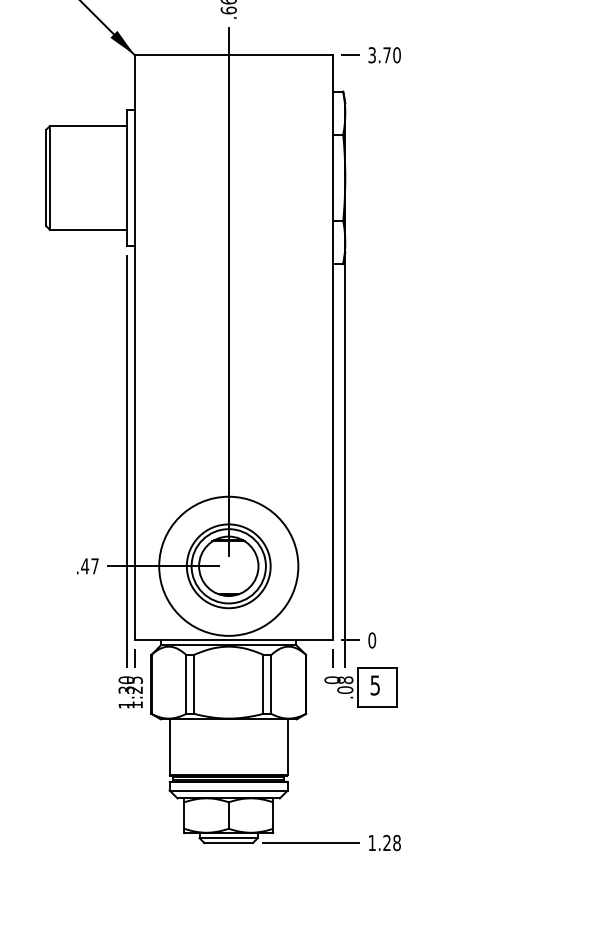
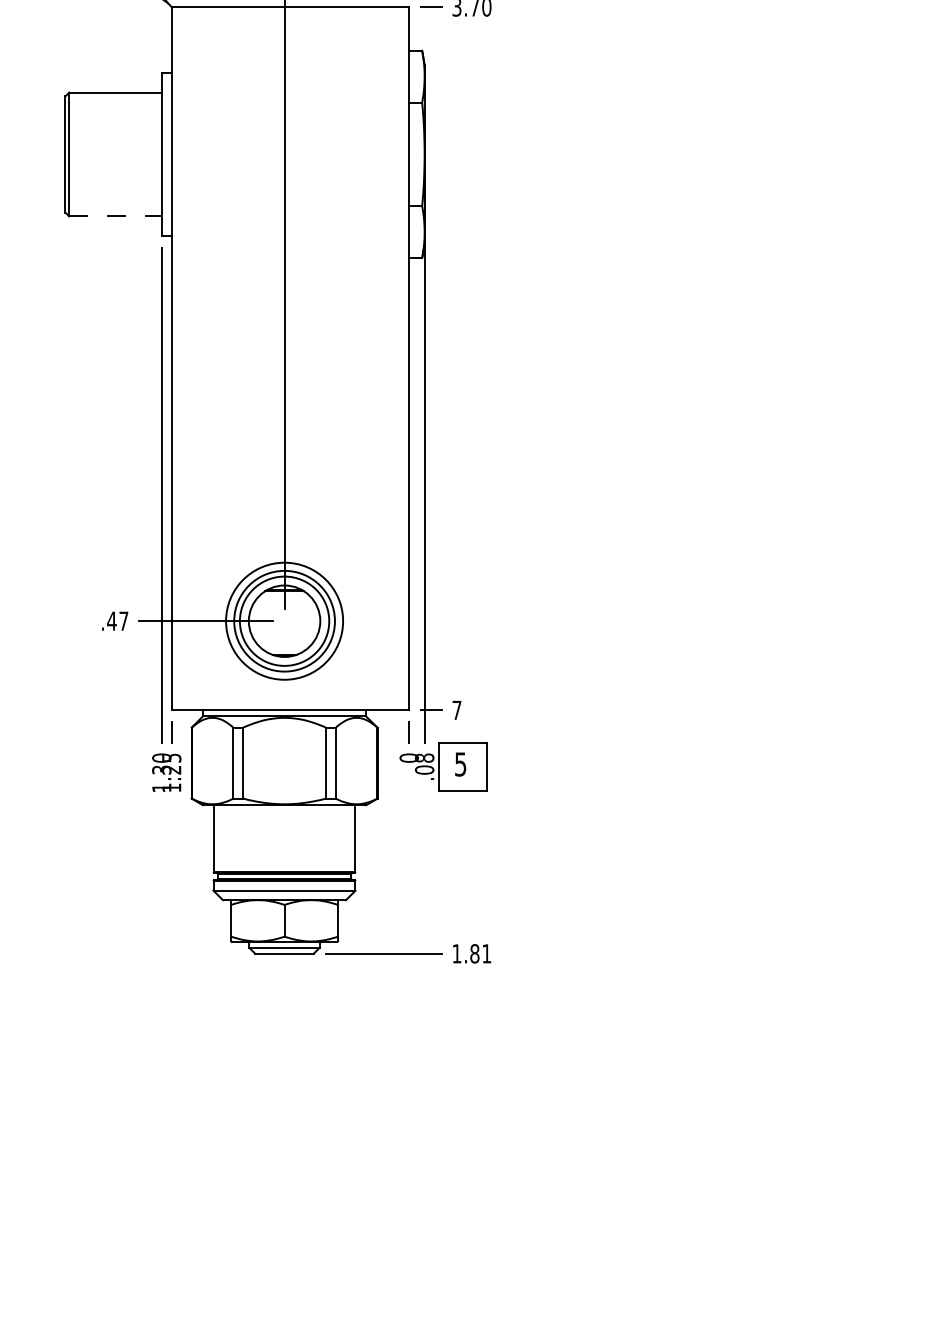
line: (88, 229) -> (116, 216), solid -> dashed
circle: (228, 565) -> (284, 620), size x0.7
text: (371, 640) -> (456, 710), 0 -> 7
text: (391, 842) -> (480, 953), 1.28 -> 1.81

